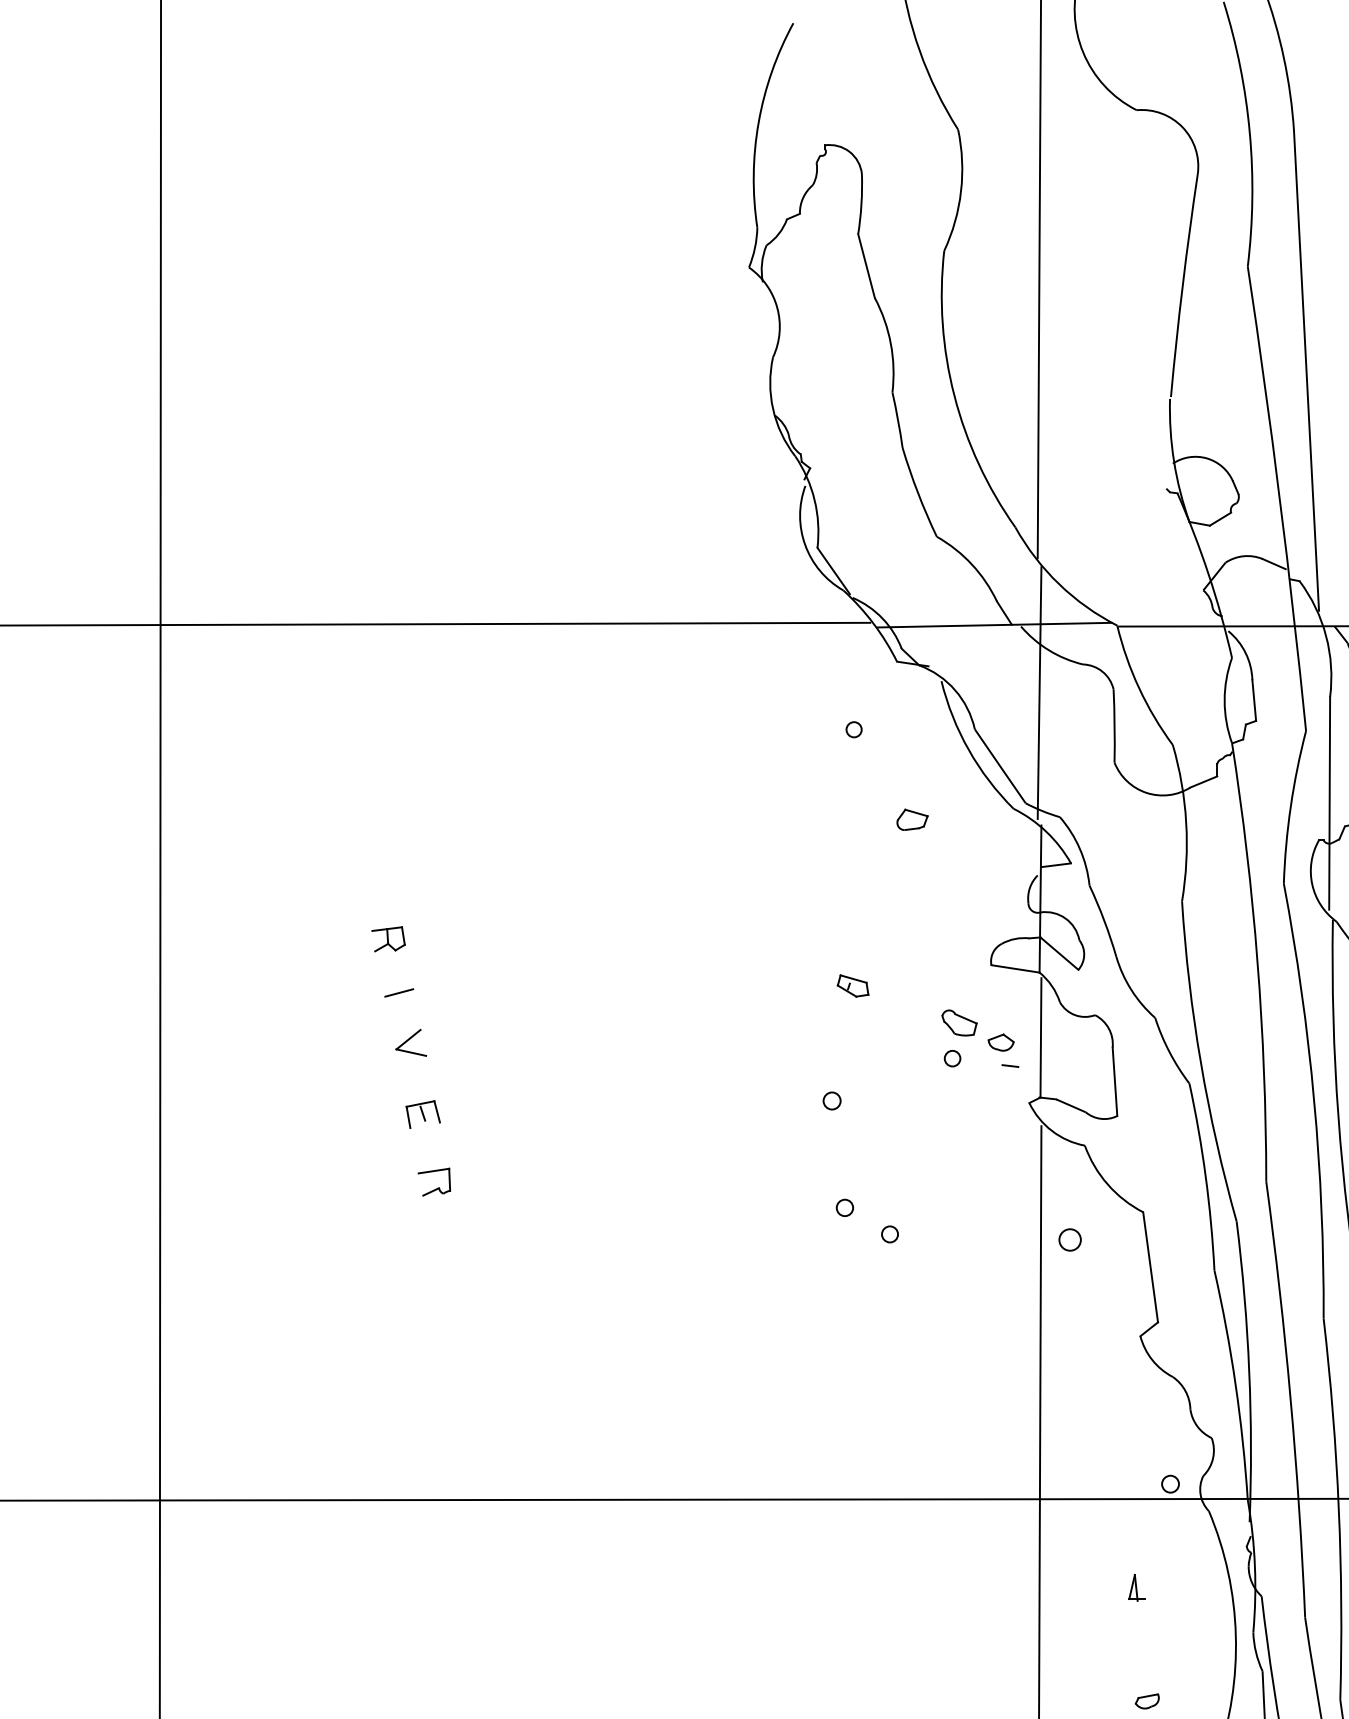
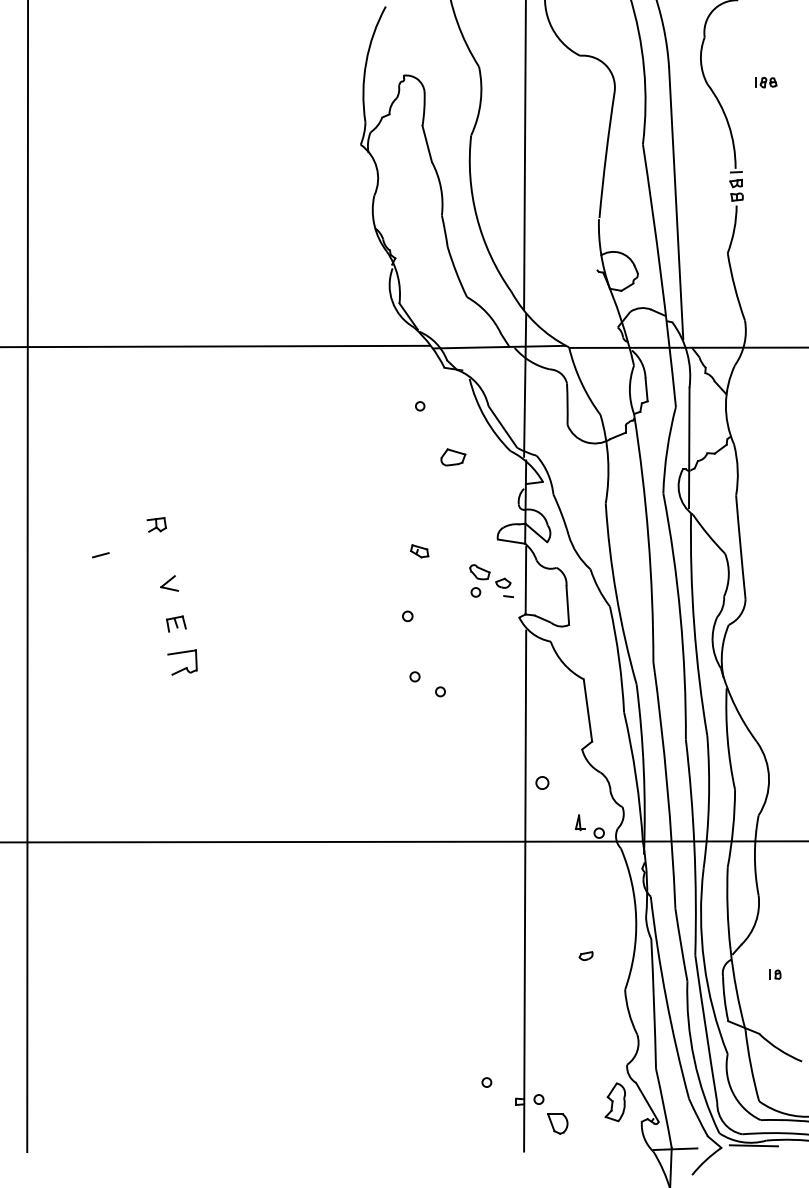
part: (911, 818) -> (452, 456), size x1.4
line: (398, 993) -> (100, 555), moved
part: (433, 1180) -> (182, 661), size x1.6
circle: (1070, 1239) -> (542, 782), moved
part: (1137, 1587) -> (580, 822), moved

